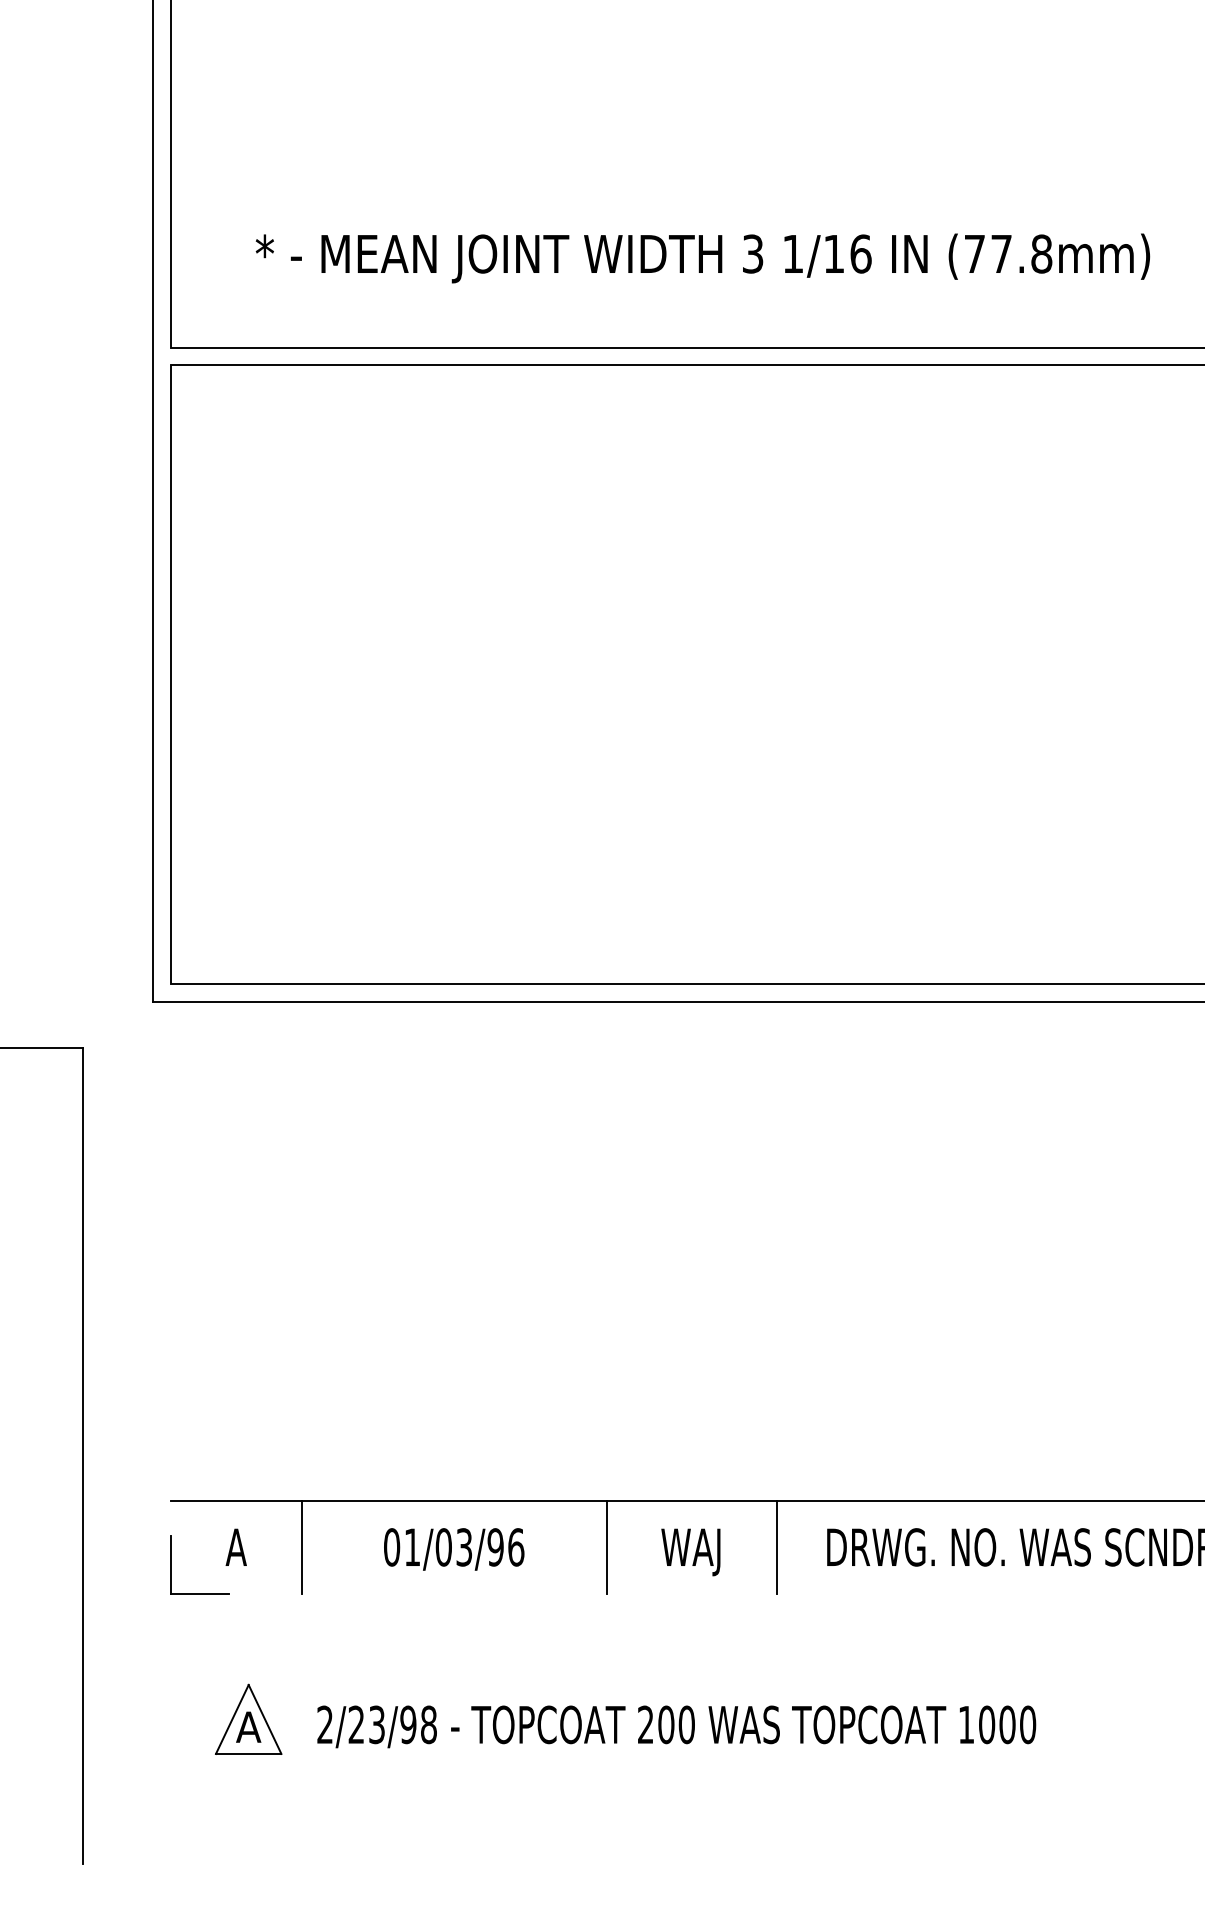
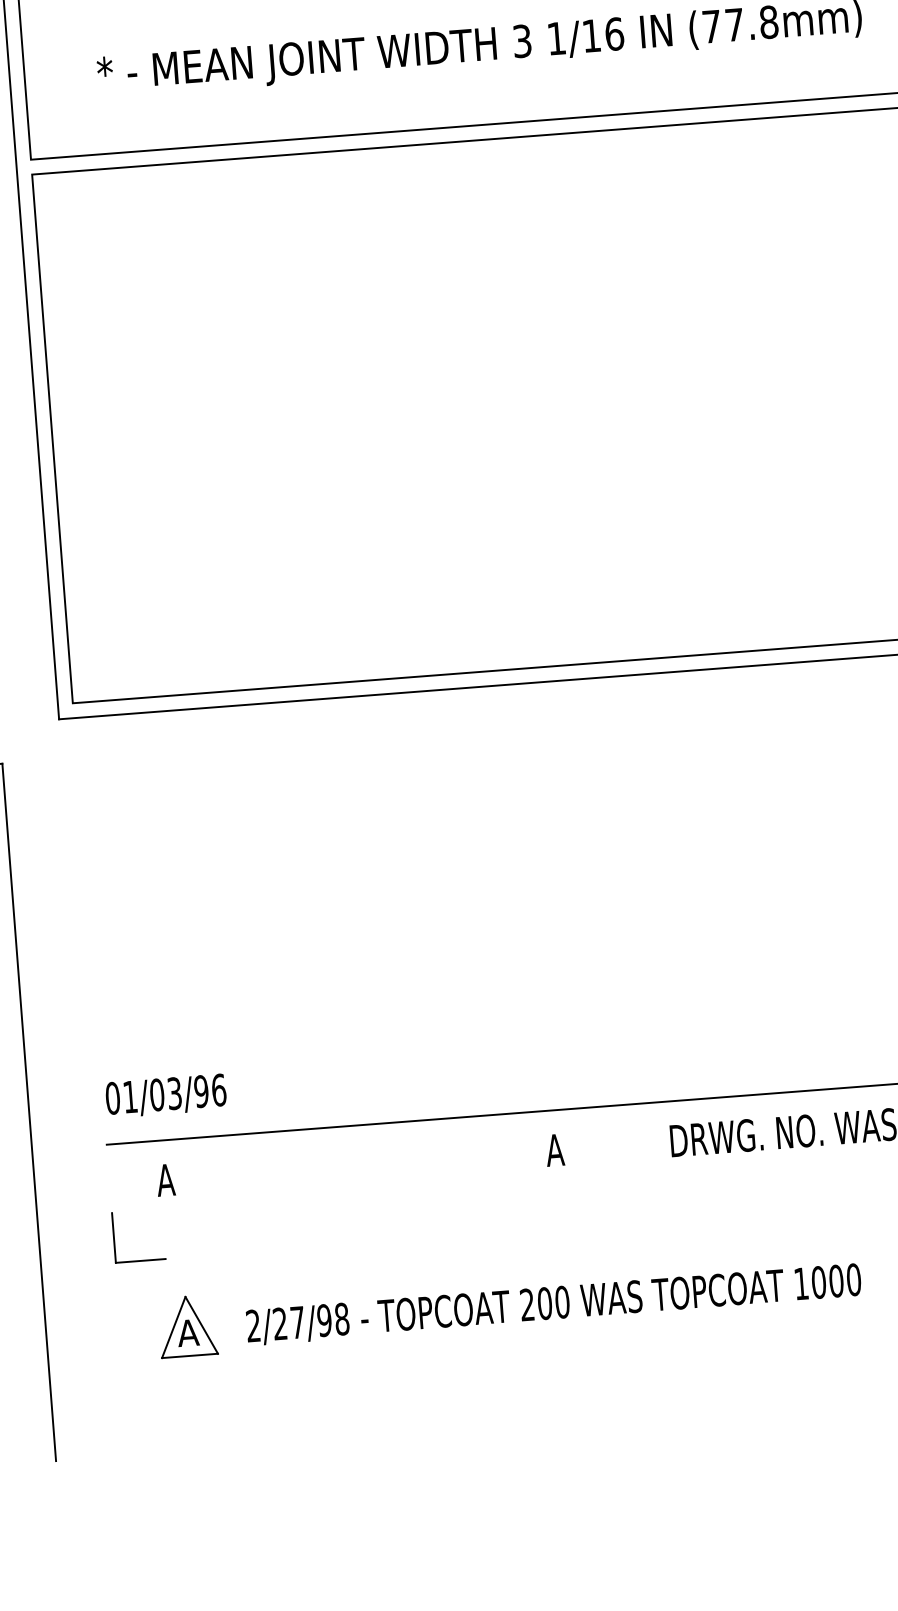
line: (301, 1547) -> (221, 1176), removed
line: (606, 1547) -> (482, 1155), removed
line: (777, 1547) -> (628, 1144), removed
text: (454, 1549) -> (166, 1096), moved
text: (690, 1552) -> (554, 1154), WAJ -> A
part: (171, 1564) -> (114, 1237), moved
text: (376, 1724) -> (297, 1322), 2/23/98 -> 2/27/98

